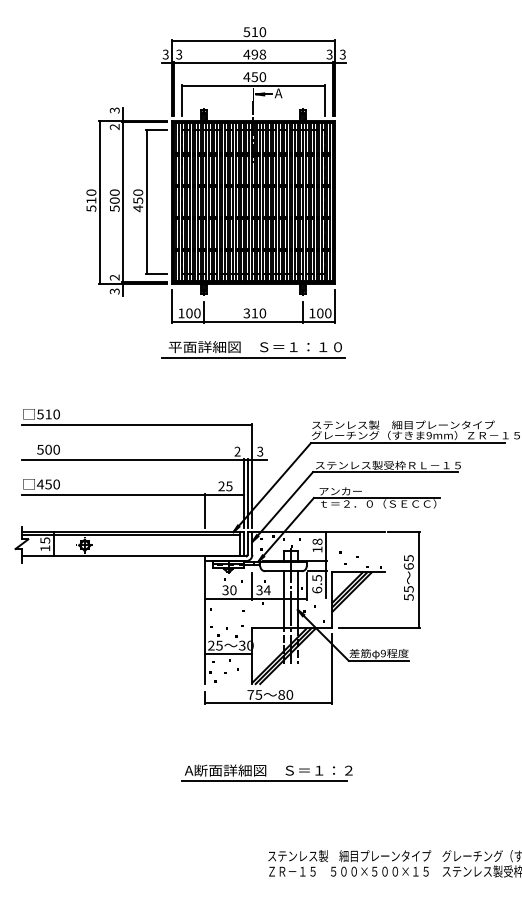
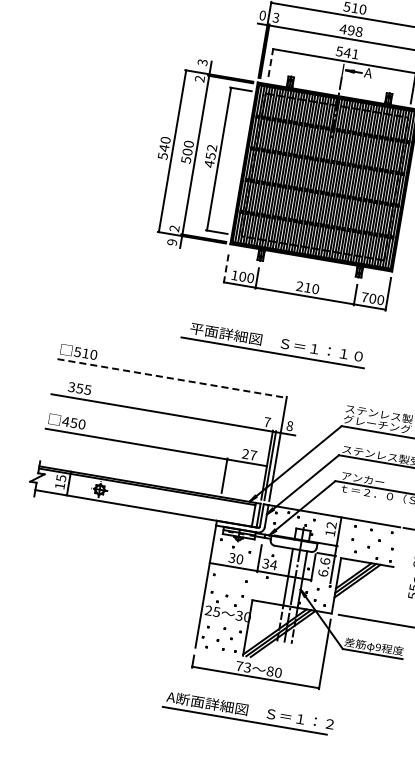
text: (165, 54) -> (262, 15), 3 -> 0
text: (254, 77) -> (347, 53), 450 -> 541
line: (181, 100) -> (270, 63), solid -> dashed
text: (138, 192) -> (212, 148), 450 -> 452
text: (91, 200) -> (164, 148), 510 -> 540
text: (114, 291) -> (171, 242), 3 -> 9
line: (171, 305) -> (226, 265), solid -> dashed
text: (246, 313) -> (299, 286), 310 -> 210
text: (312, 313) -> (365, 297), 100 -> 700
part: (260, 350) -> (281, 346), moved
line: (137, 424) -> (172, 378), solid -> dashed
text: (48, 449) -> (79, 388), 500 -> 355
text: (237, 451) -> (267, 422), 2 -> 7
text: (260, 451) -> (290, 425), 3 -> 8
text: (229, 486) -> (253, 455), 25 -> 27
text: (317, 541) -> (331, 524), 18 -> 12
text: (317, 577) -> (325, 560), 6.5 -> 6.6
line: (228, 653) -> (224, 621), removed
text: (259, 694) -> (248, 667), 75 -> 73
part: (266, 772) -> (247, 712), moved

